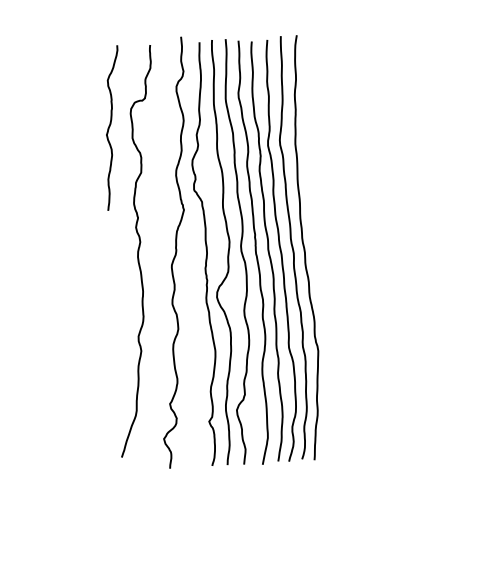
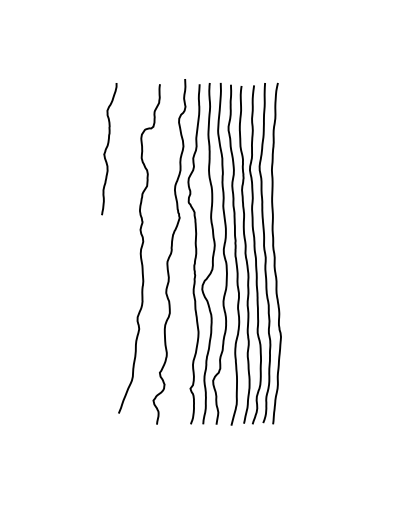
curve: (110, 127) -> (107, 148), moved

